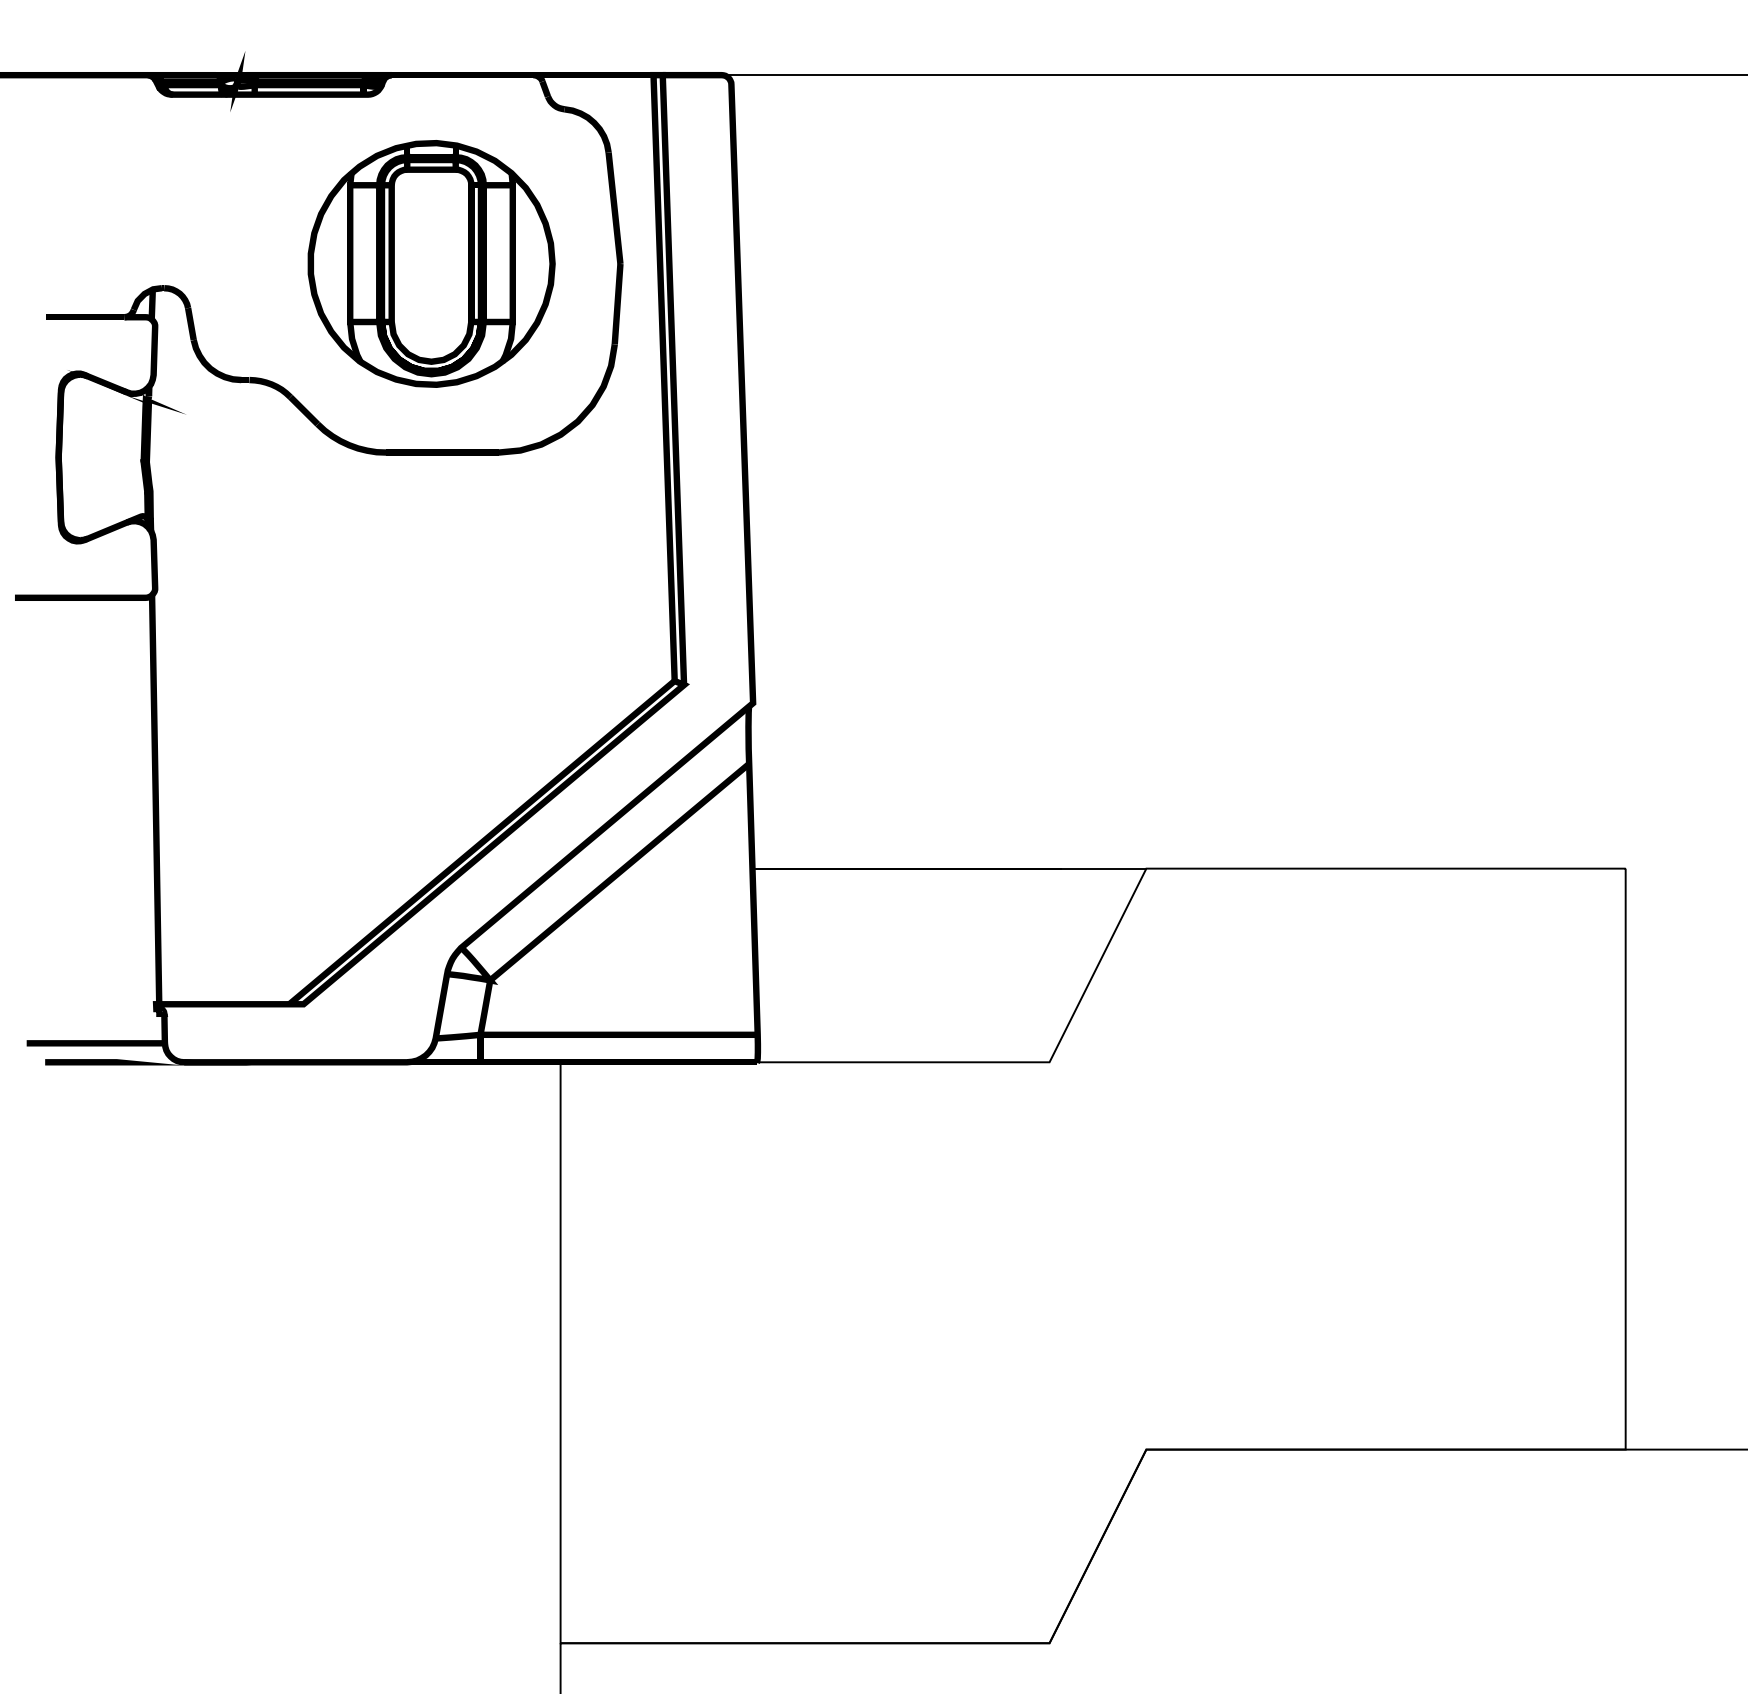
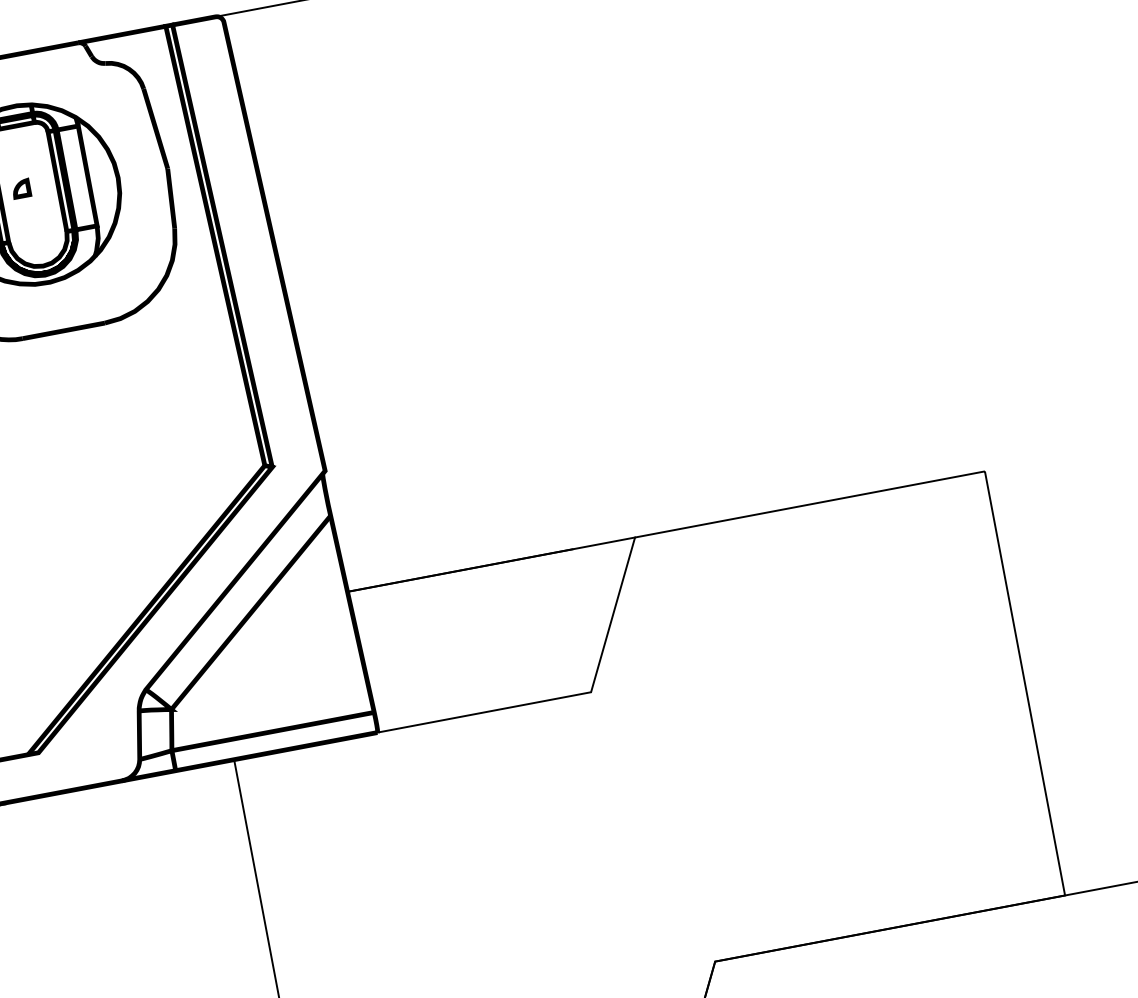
part: (421, 254) -> (21, 189), added

